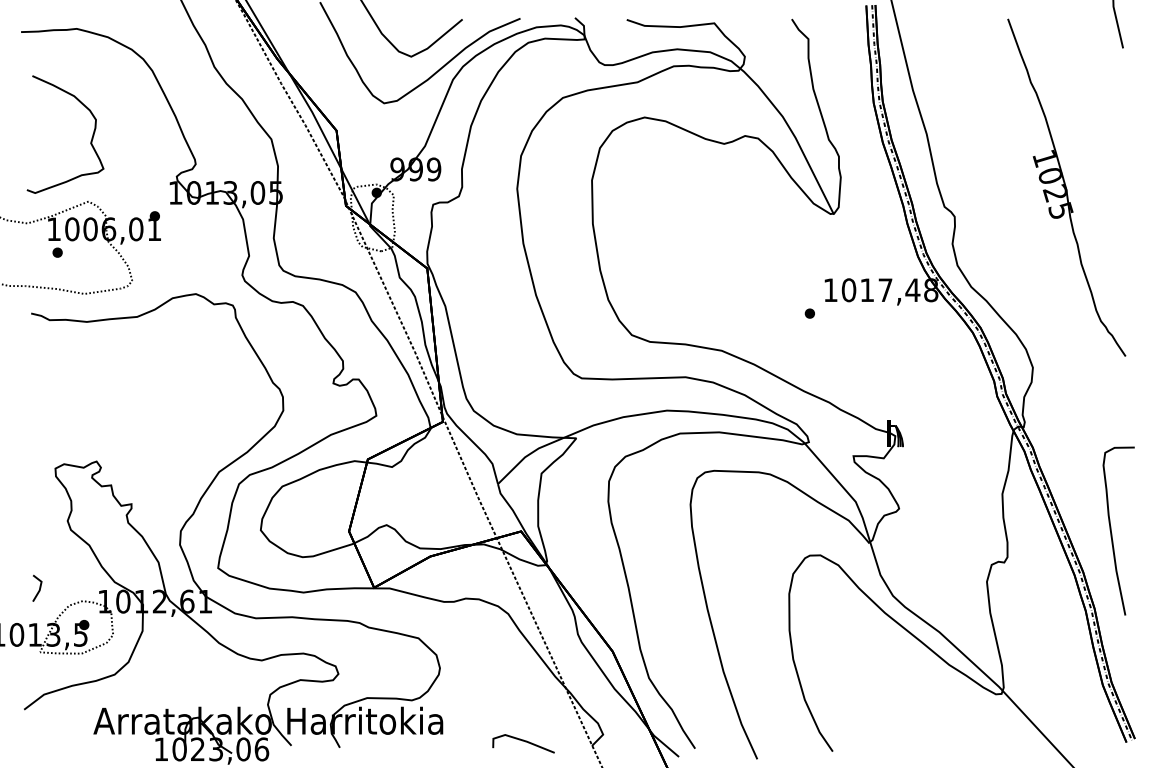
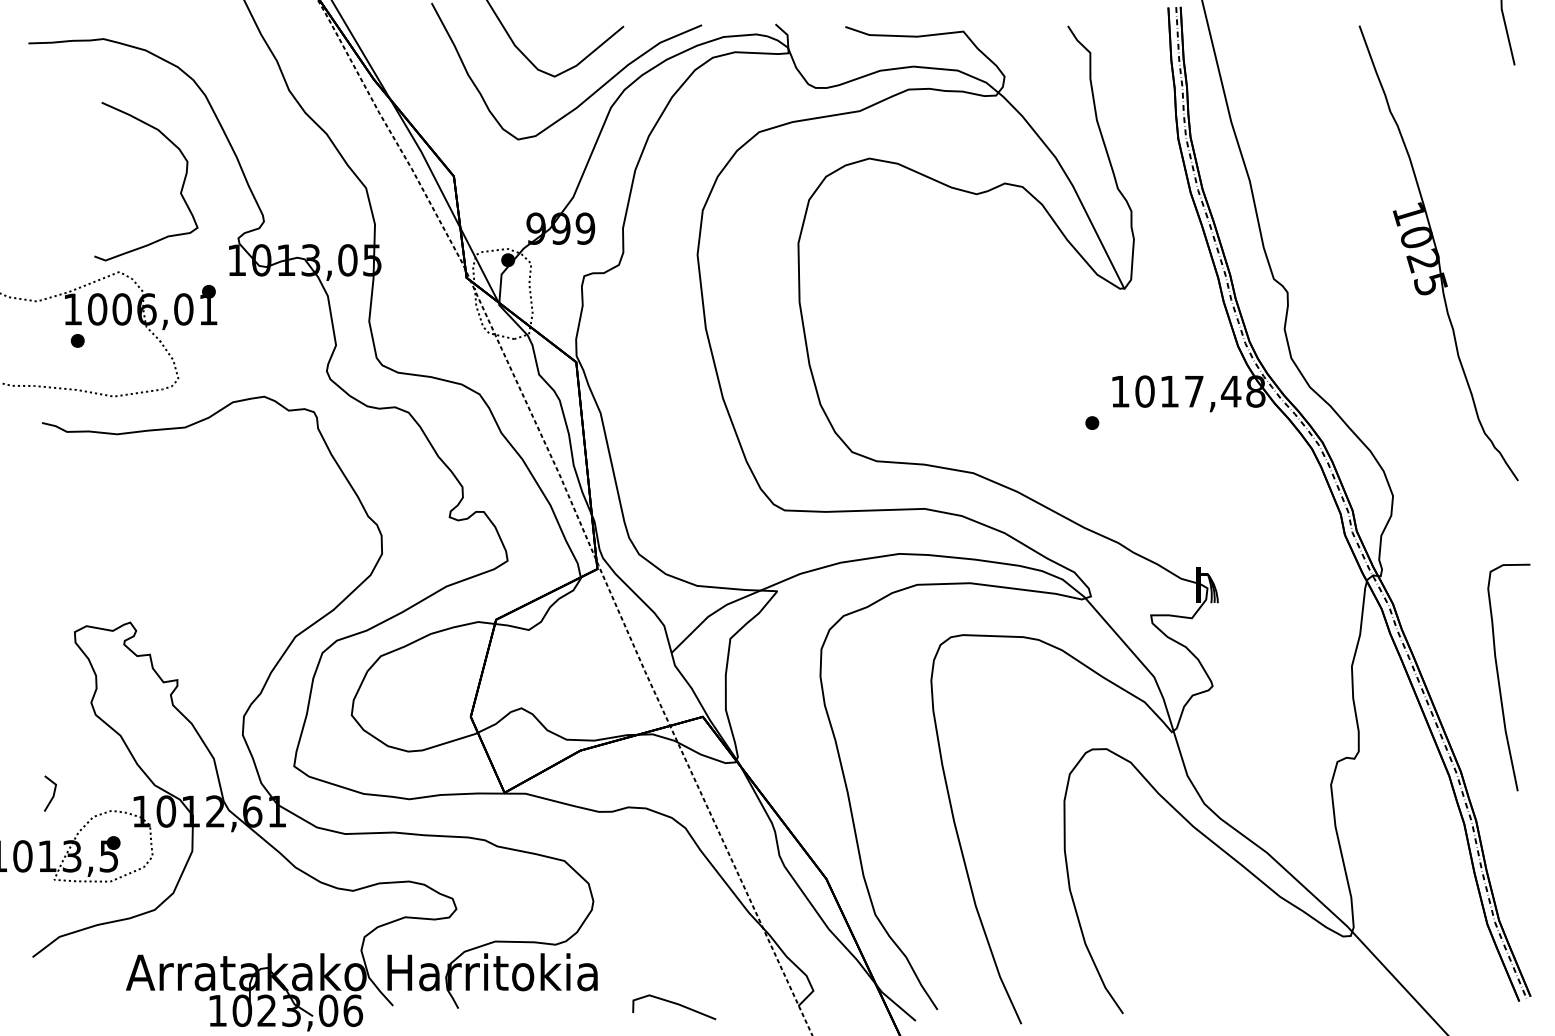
curve: (90, 141) -> (180, 190), moved
curve: (1111, 531) -> (1499, 677), moved
line: (523, 741) -> (674, 1004), moved

